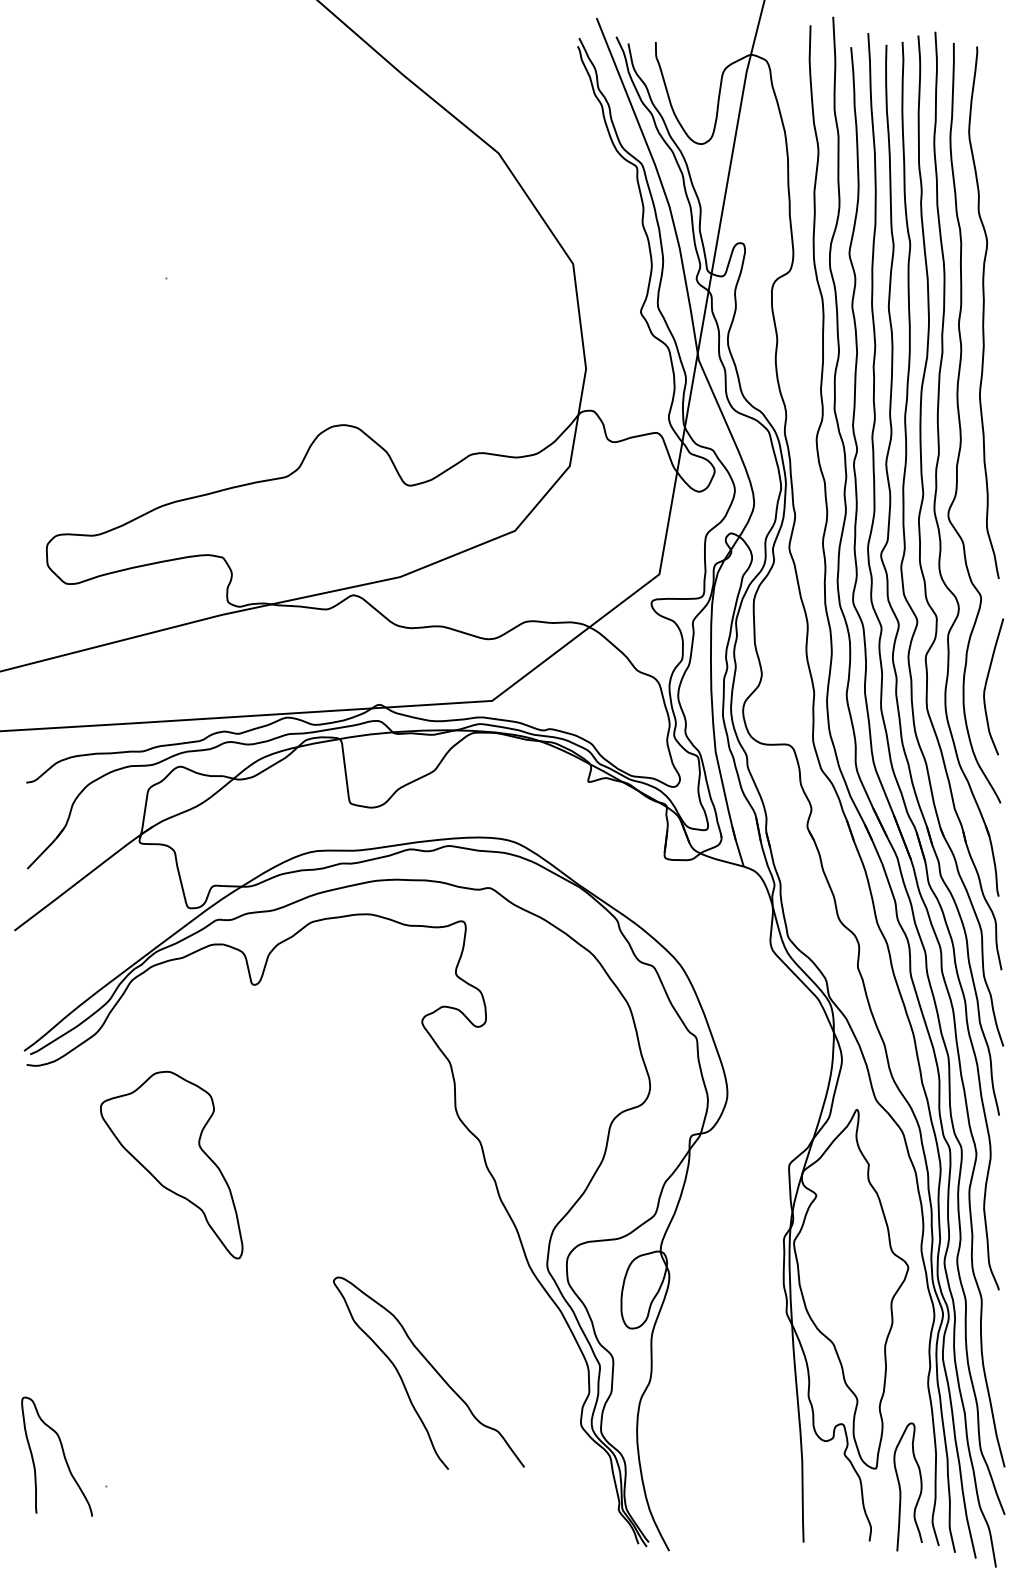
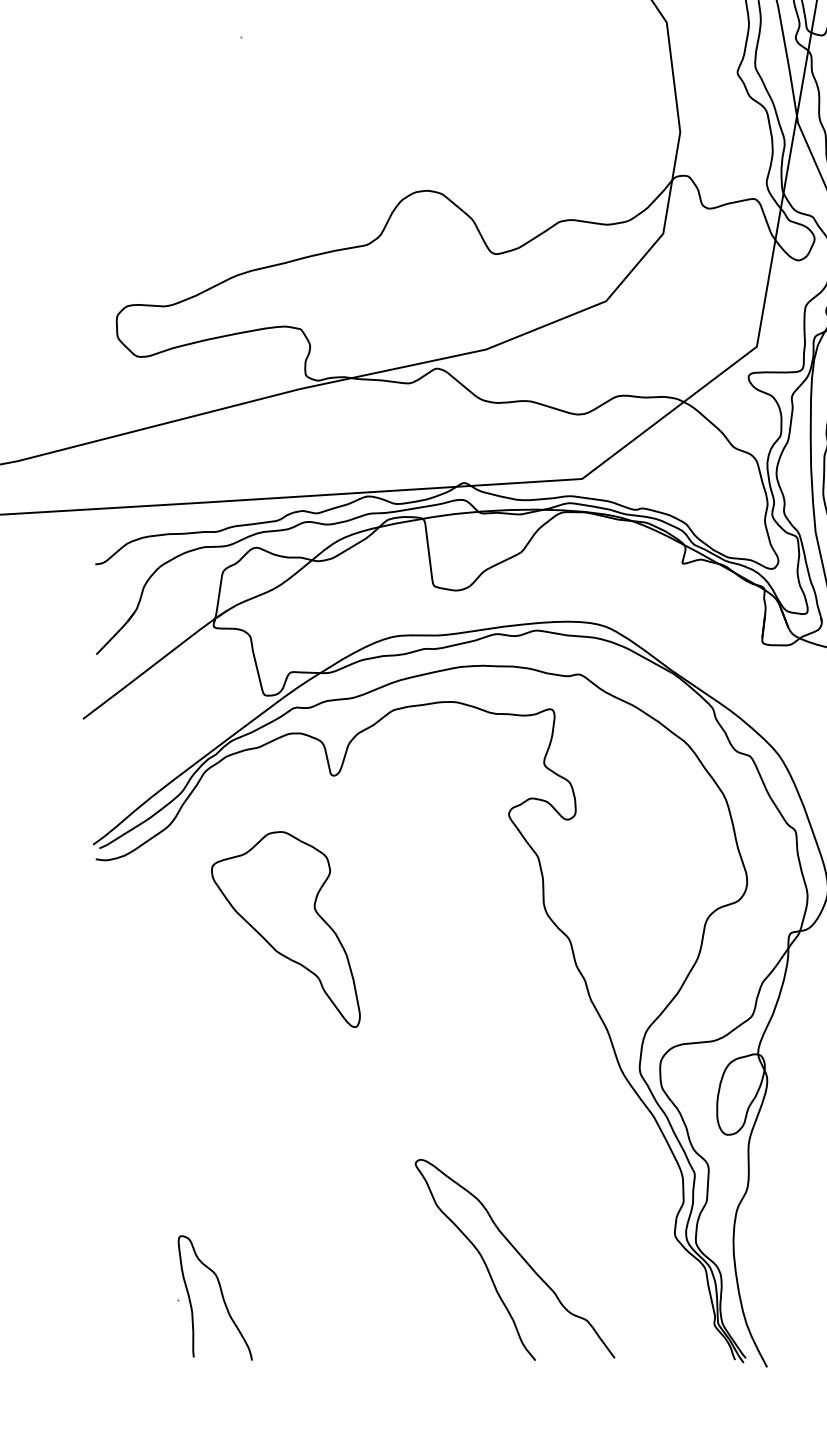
part: (171, 1164) -> (285, 928), moved
curve: (432, 1368) -> (518, 1254), moved
curve: (62, 1453) -> (220, 1294), moved

